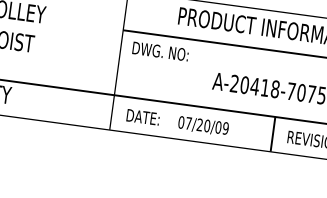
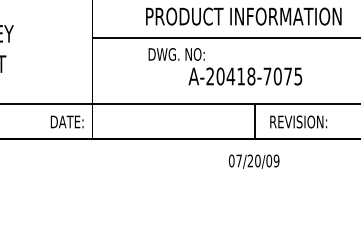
text: (160, 51) -> (176, 54), moved
text: (142, 116) -> (66, 121), moved
text: (203, 126) -> (254, 161), moved

